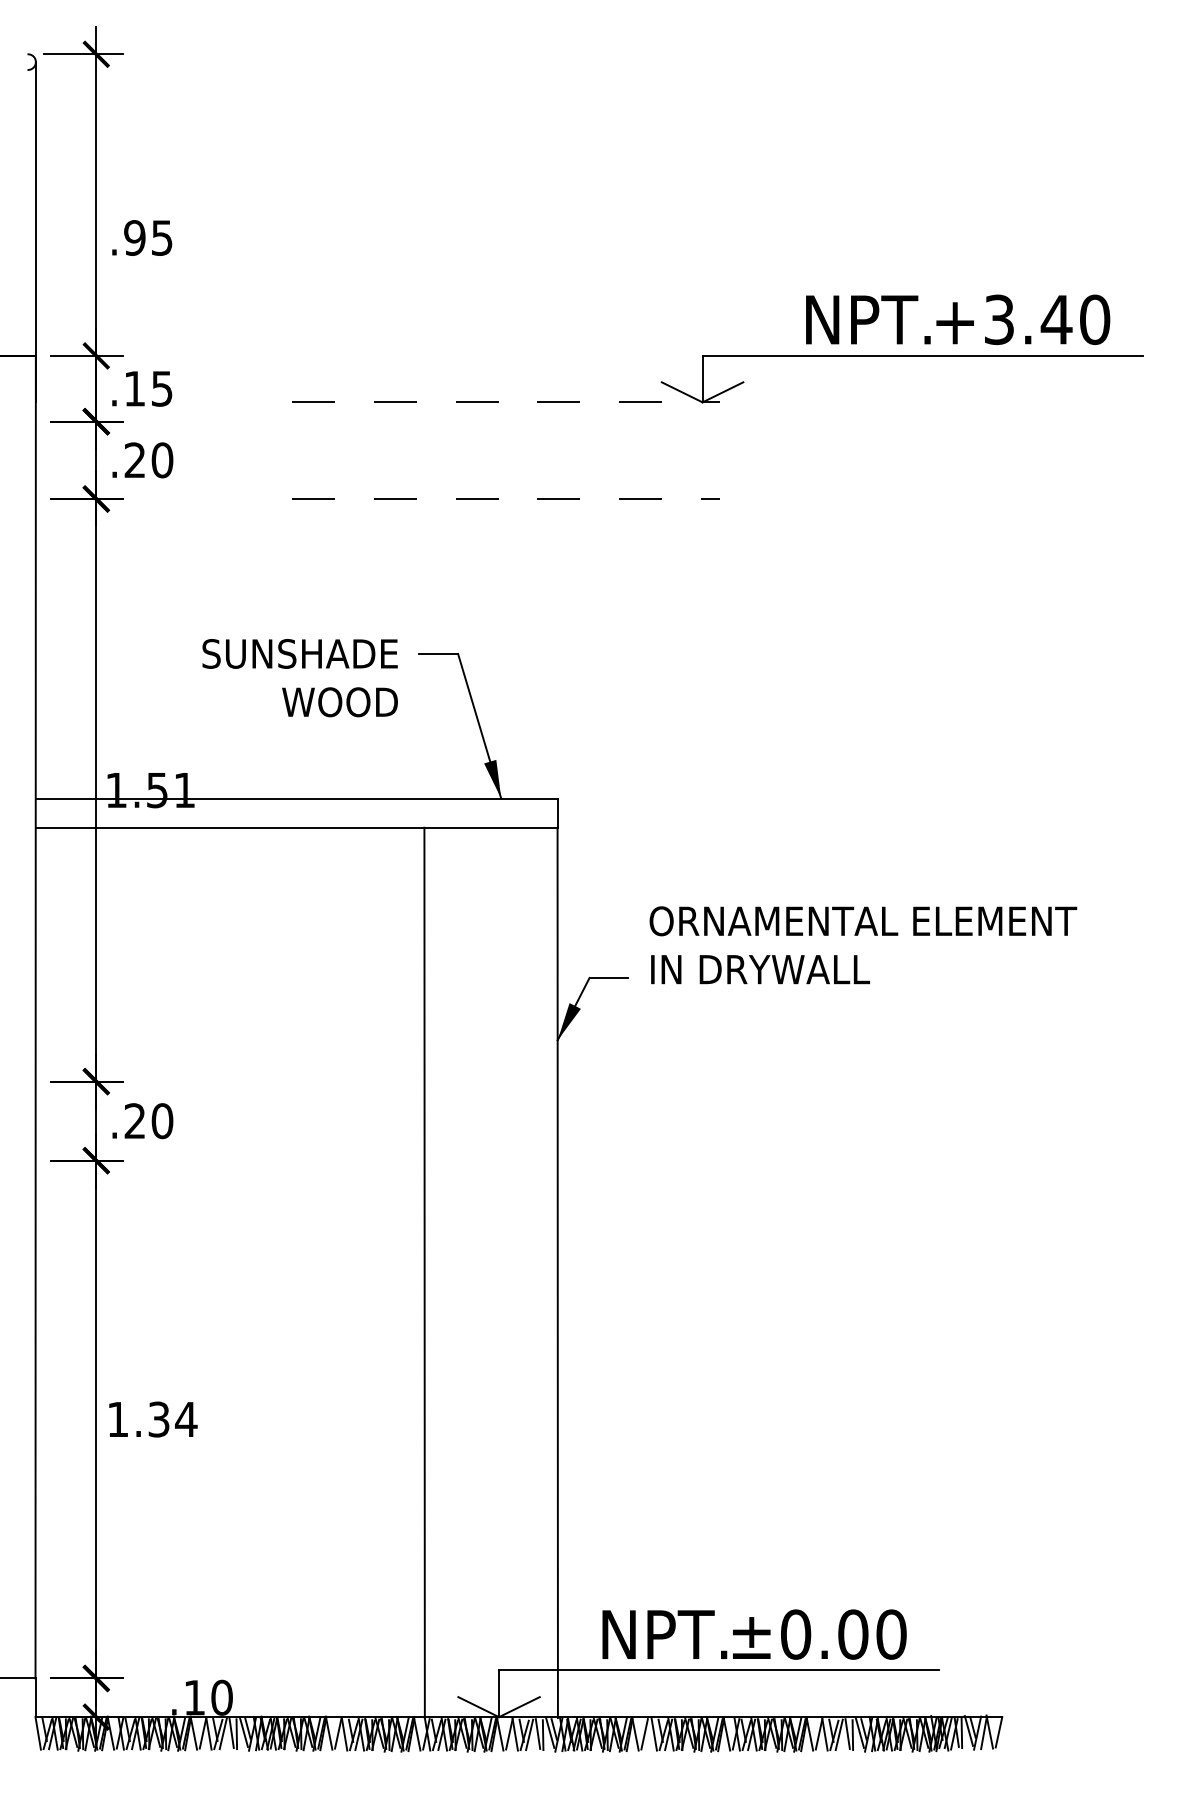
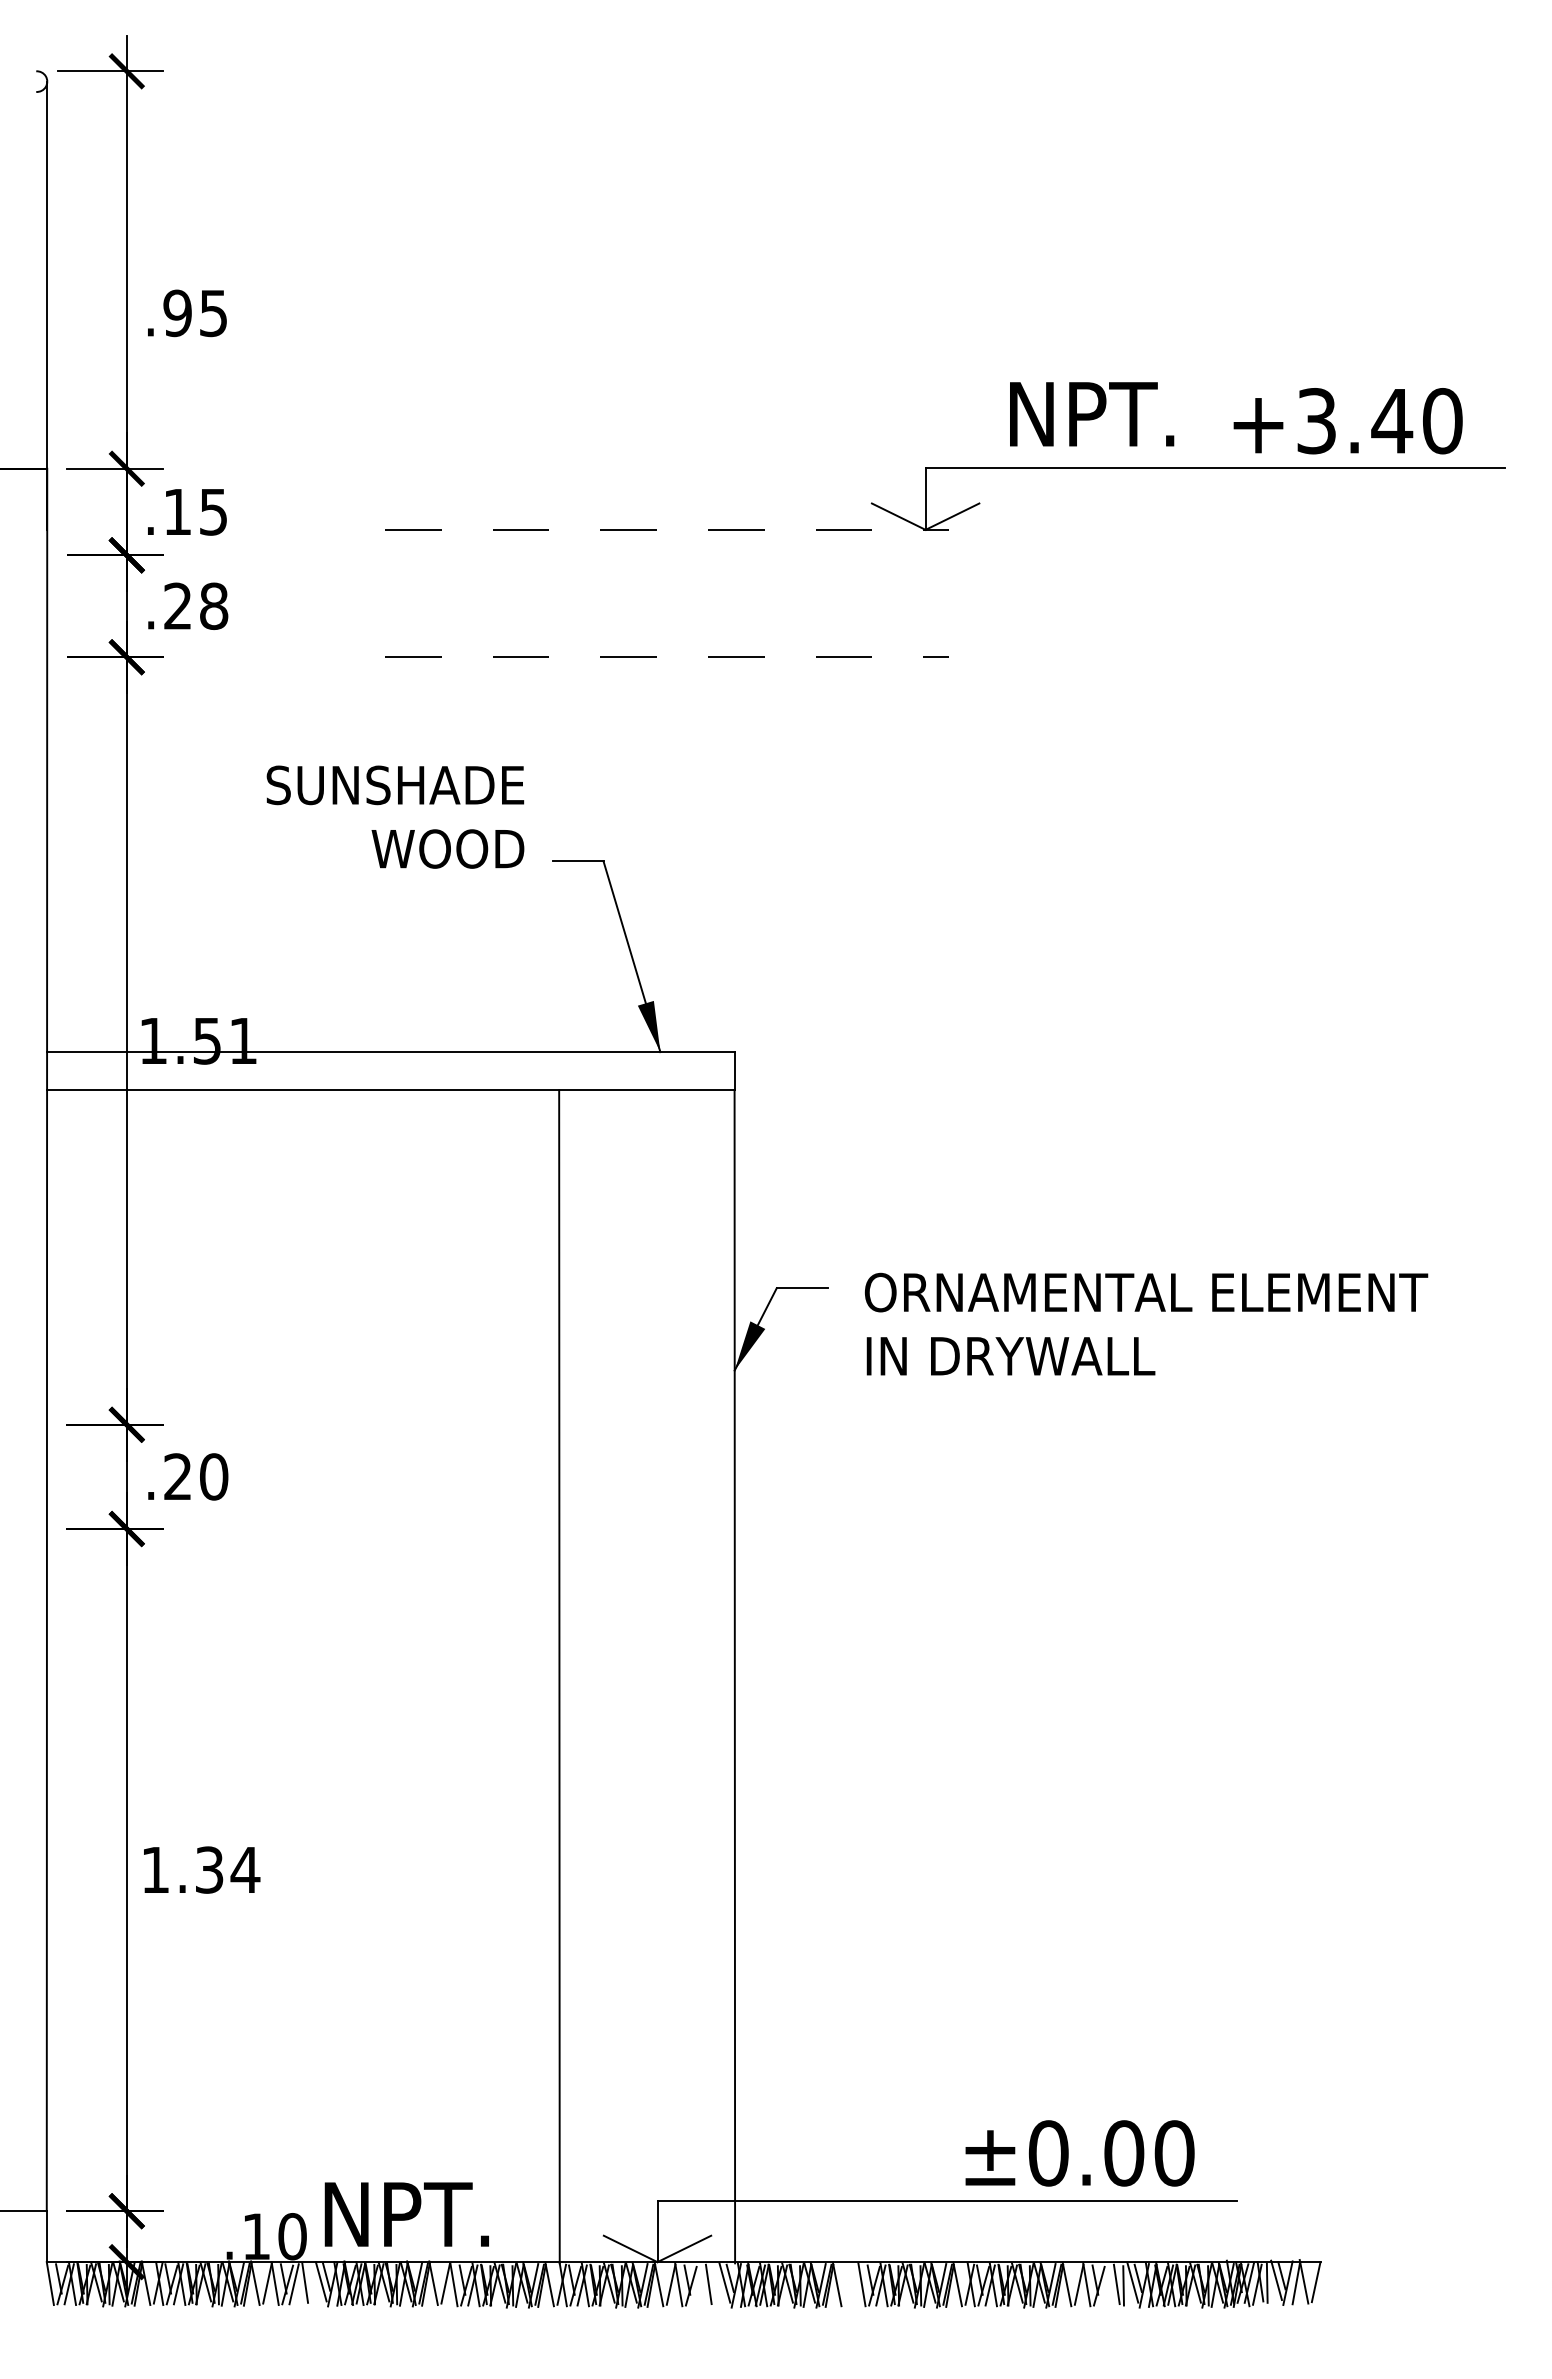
text: (868, 320) -> (1092, 414), moved
text: (162, 459) -> (214, 605), .20 -> .28
text: (300, 677) -> (395, 816), moved
text: (863, 944) -> (1146, 1323), moved
text: (664, 1634) -> (406, 2214), moved
line: (236, 1734) -> (311, 2284), removed
line: (529, 1734) -> (697, 2285), removed
line: (543, 1734) -> (715, 2285), removed
line: (644, 1734) -> (849, 2284), removed
line: (839, 1734) -> (1105, 2285), removed

